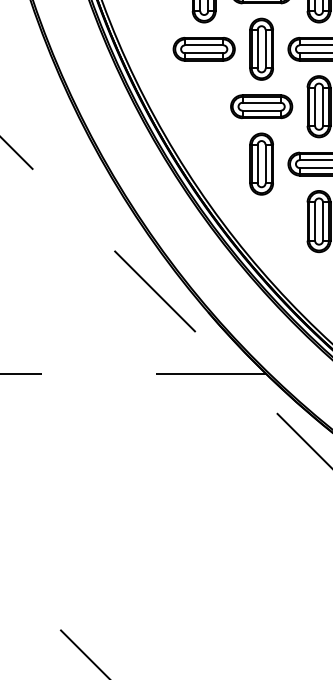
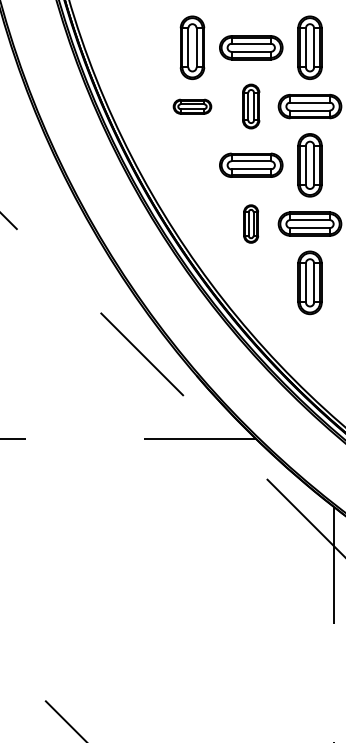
part: (204, 49) -> (192, 106), size x0.6
part: (260, 49) -> (250, 106), size x0.7
part: (260, 163) -> (250, 223), size x0.6

